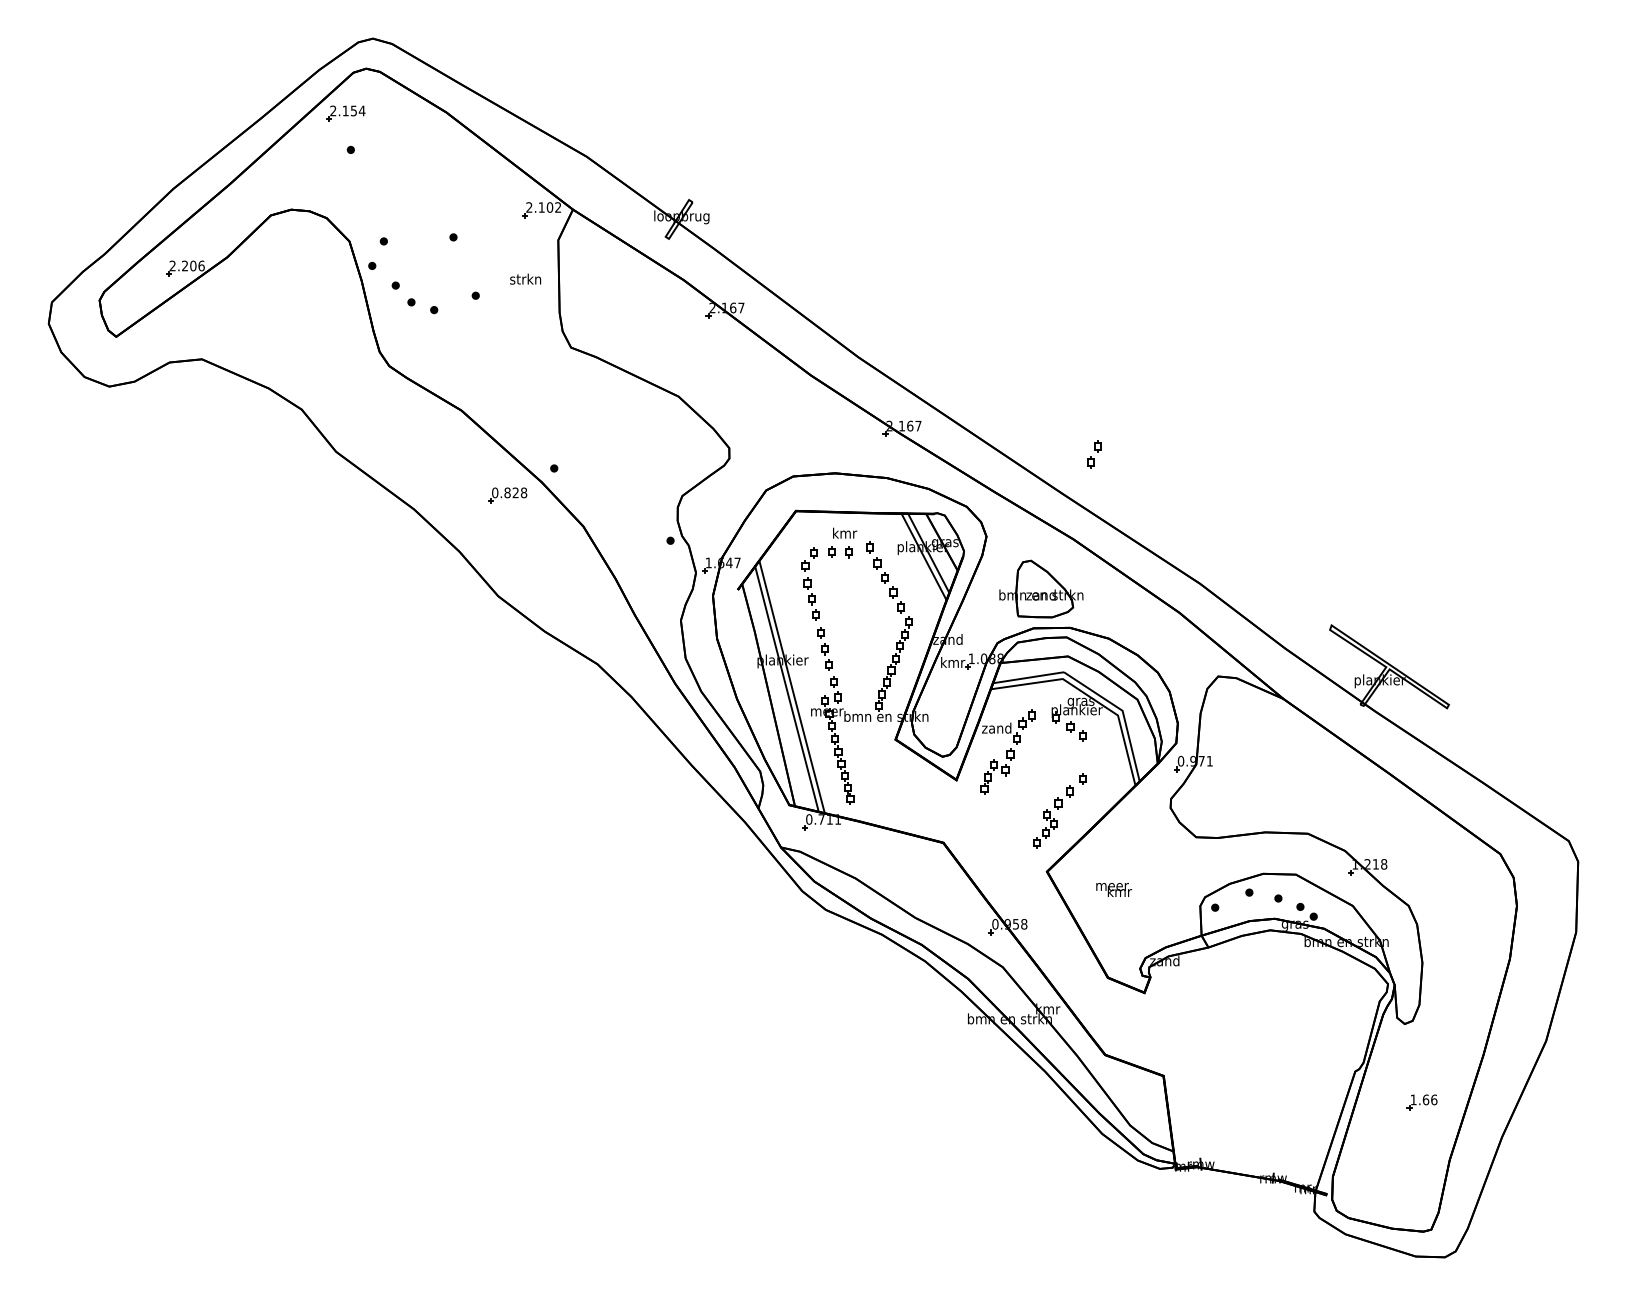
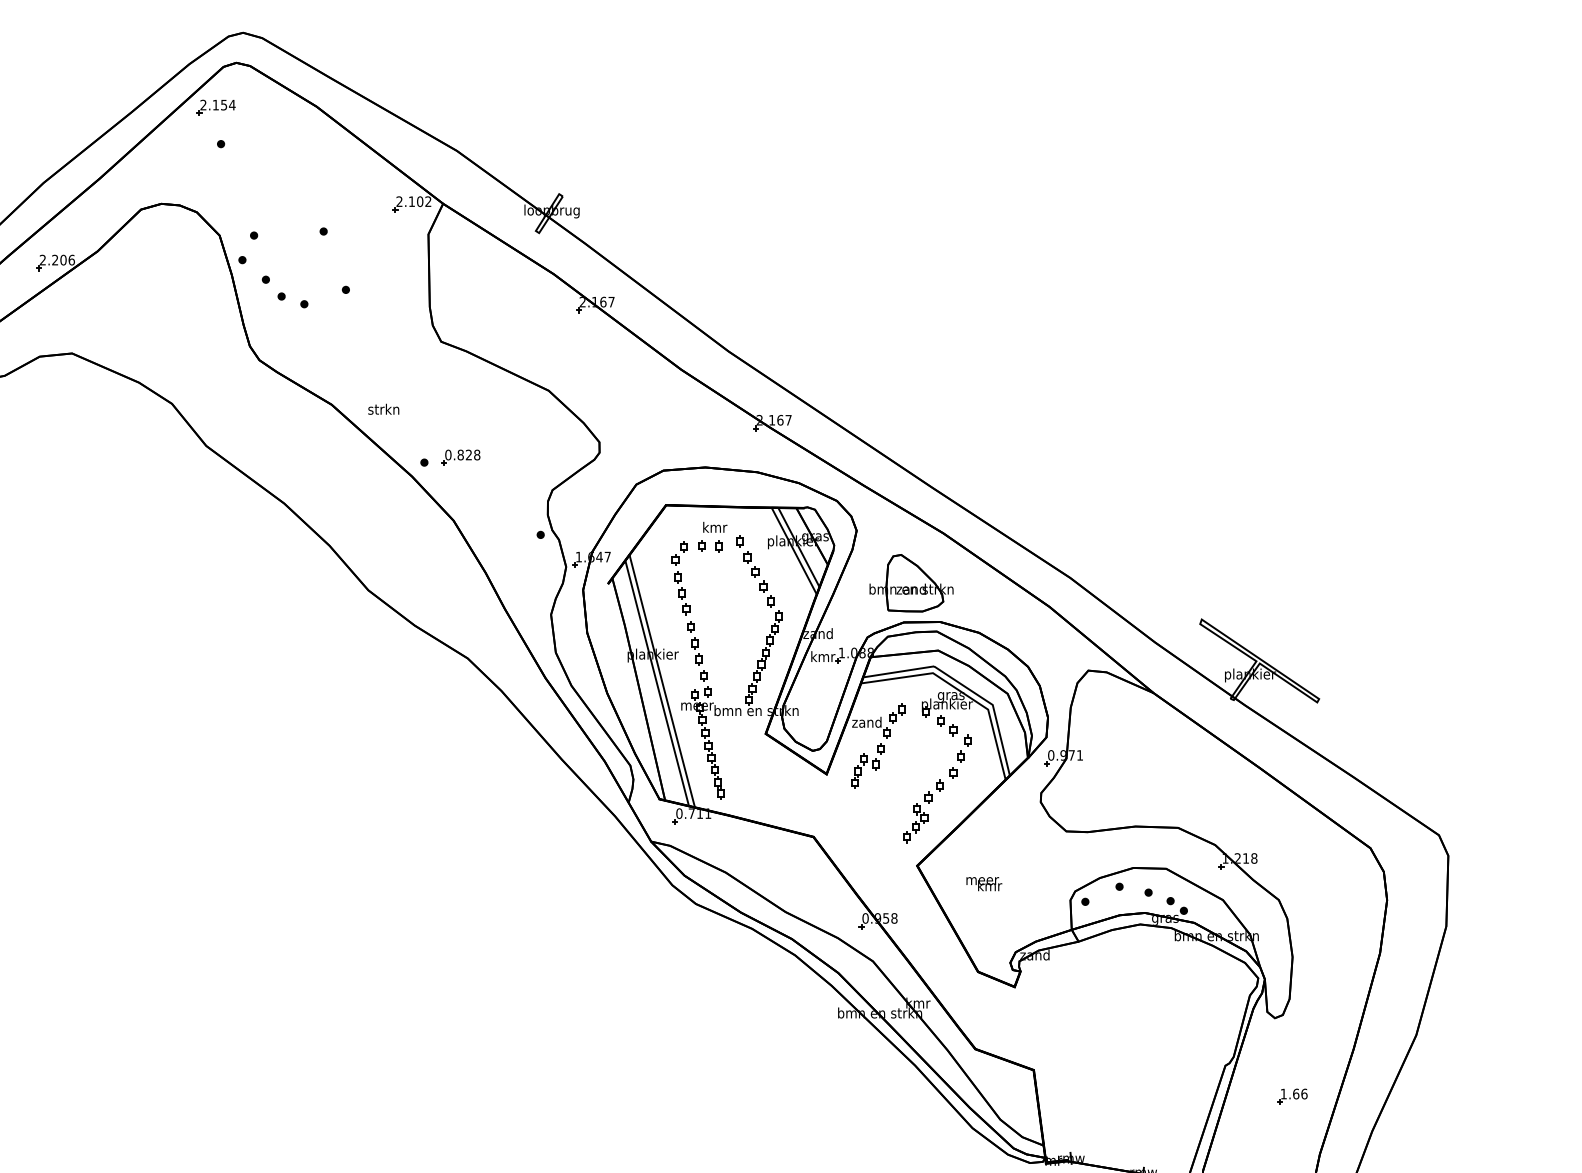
text: (525, 278) -> (383, 408), moved
part: (1094, 454) -> (964, 748), moved
part: (507, 495) -> (460, 457), moved

